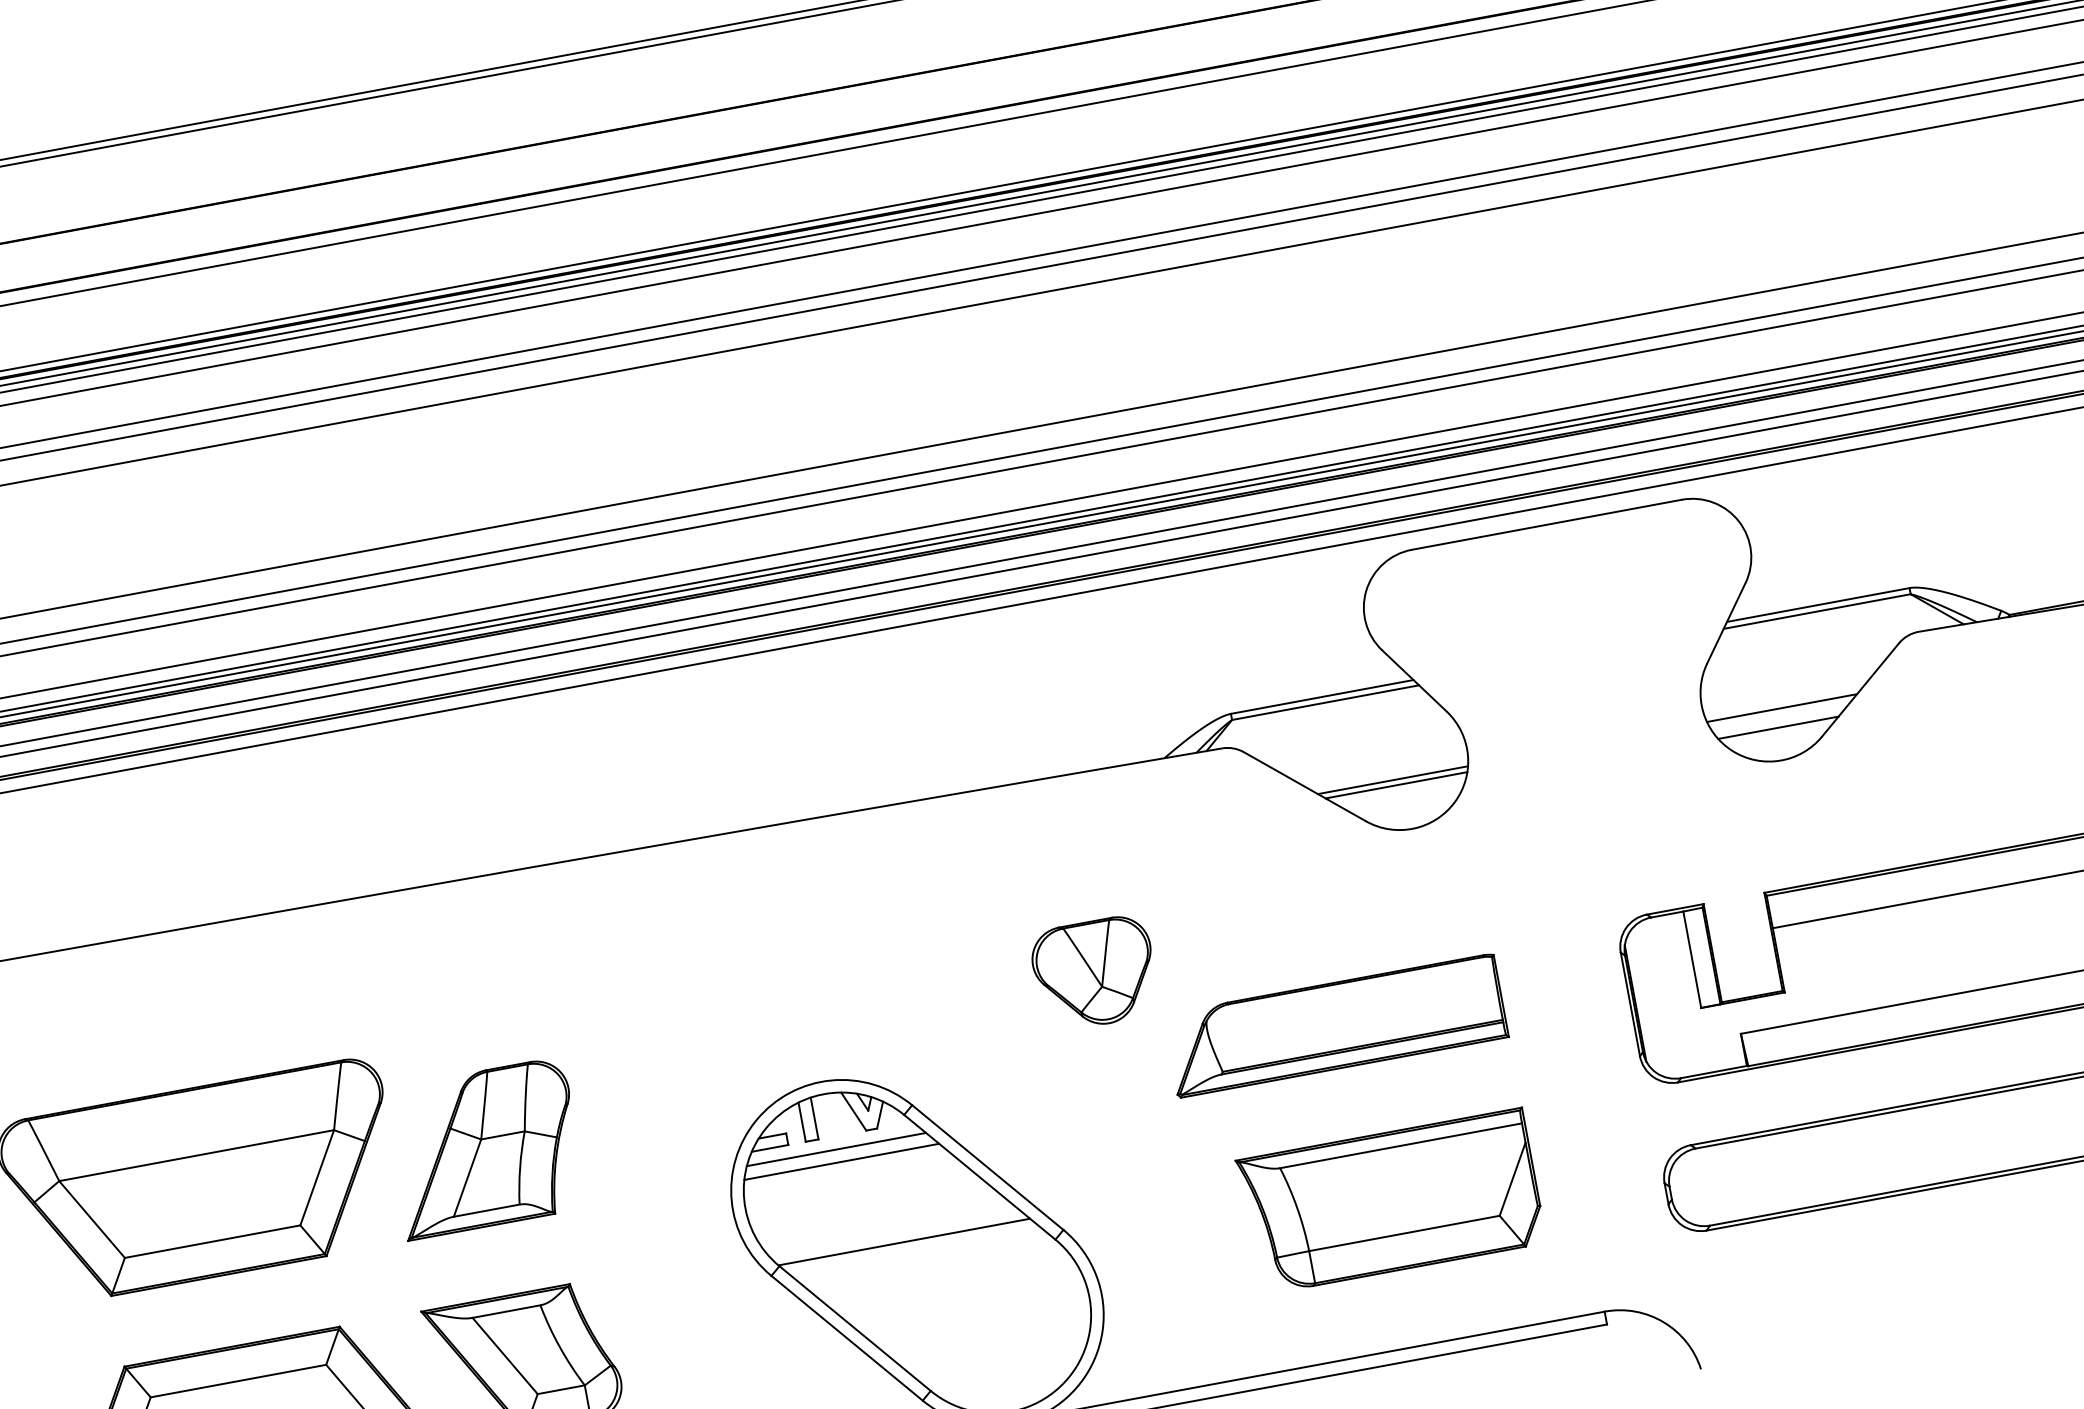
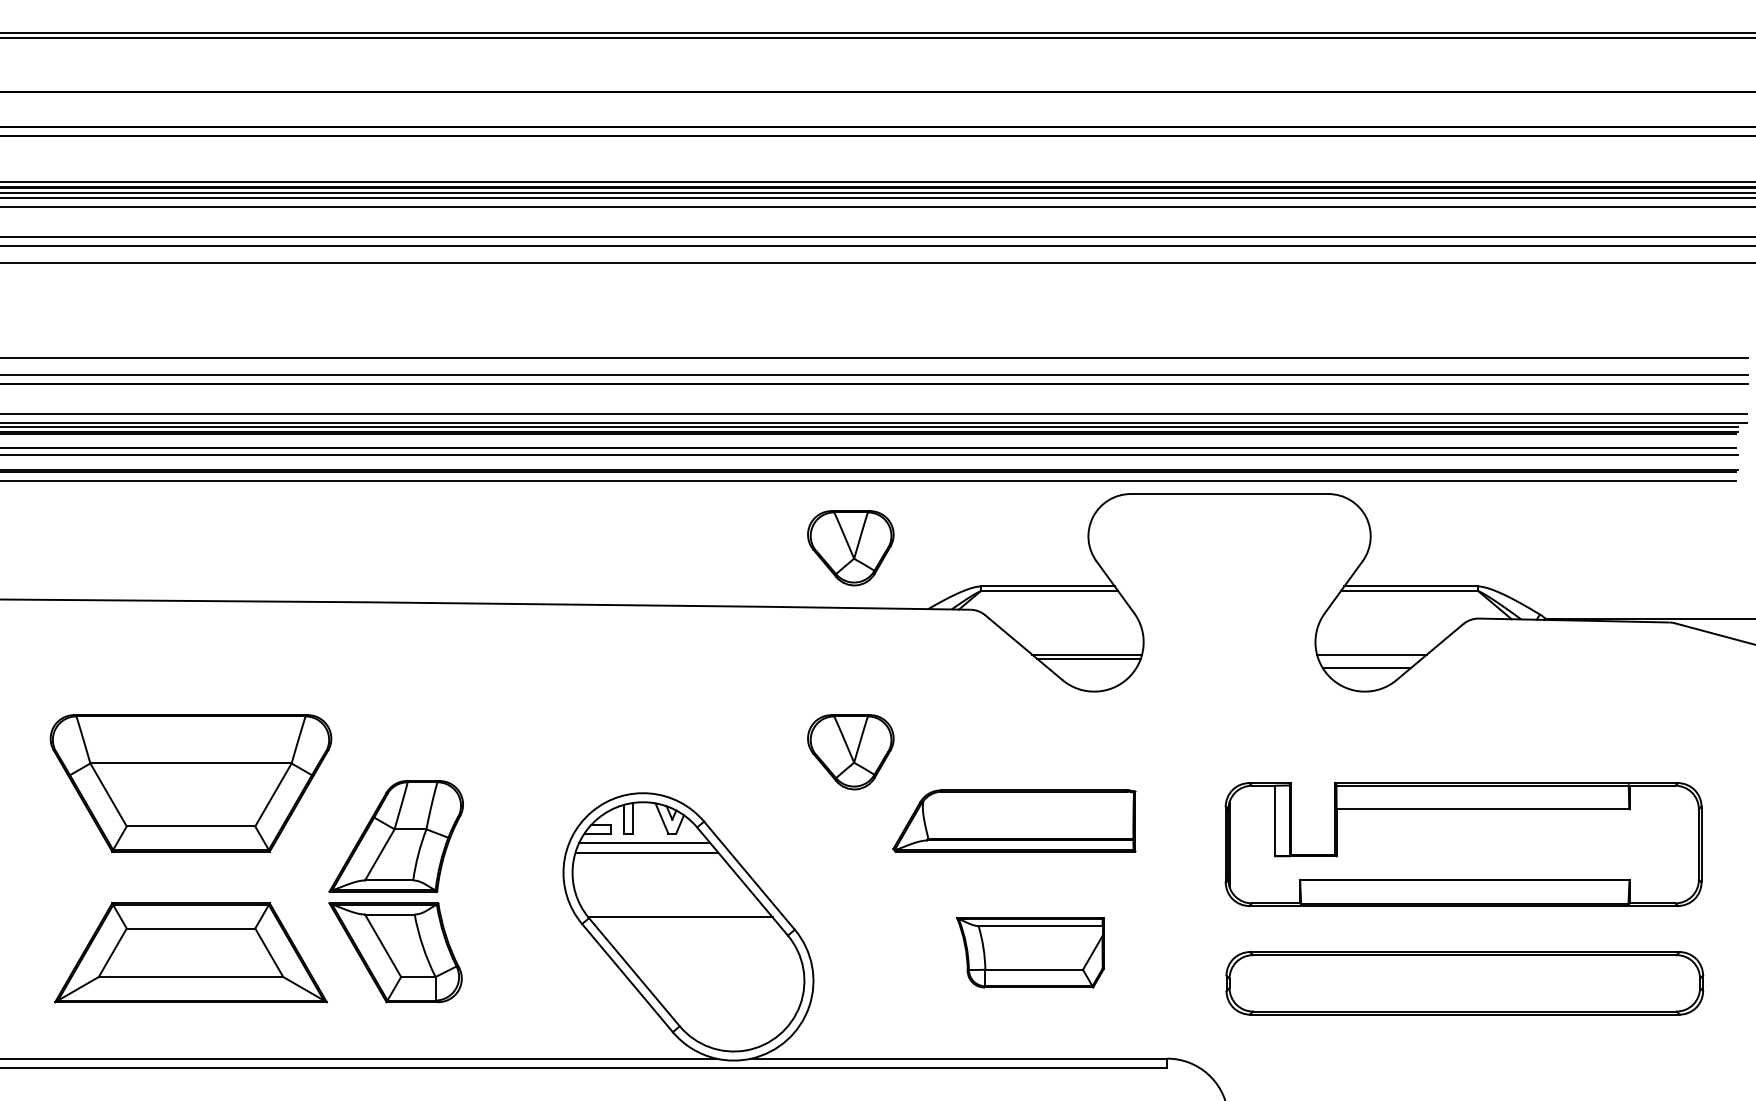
part: (1042, 695) -> (850, 548), added
part: (484, 1149) -> (395, 836), moved
part: (1391, 1201) -> (1030, 952), size x0.7

